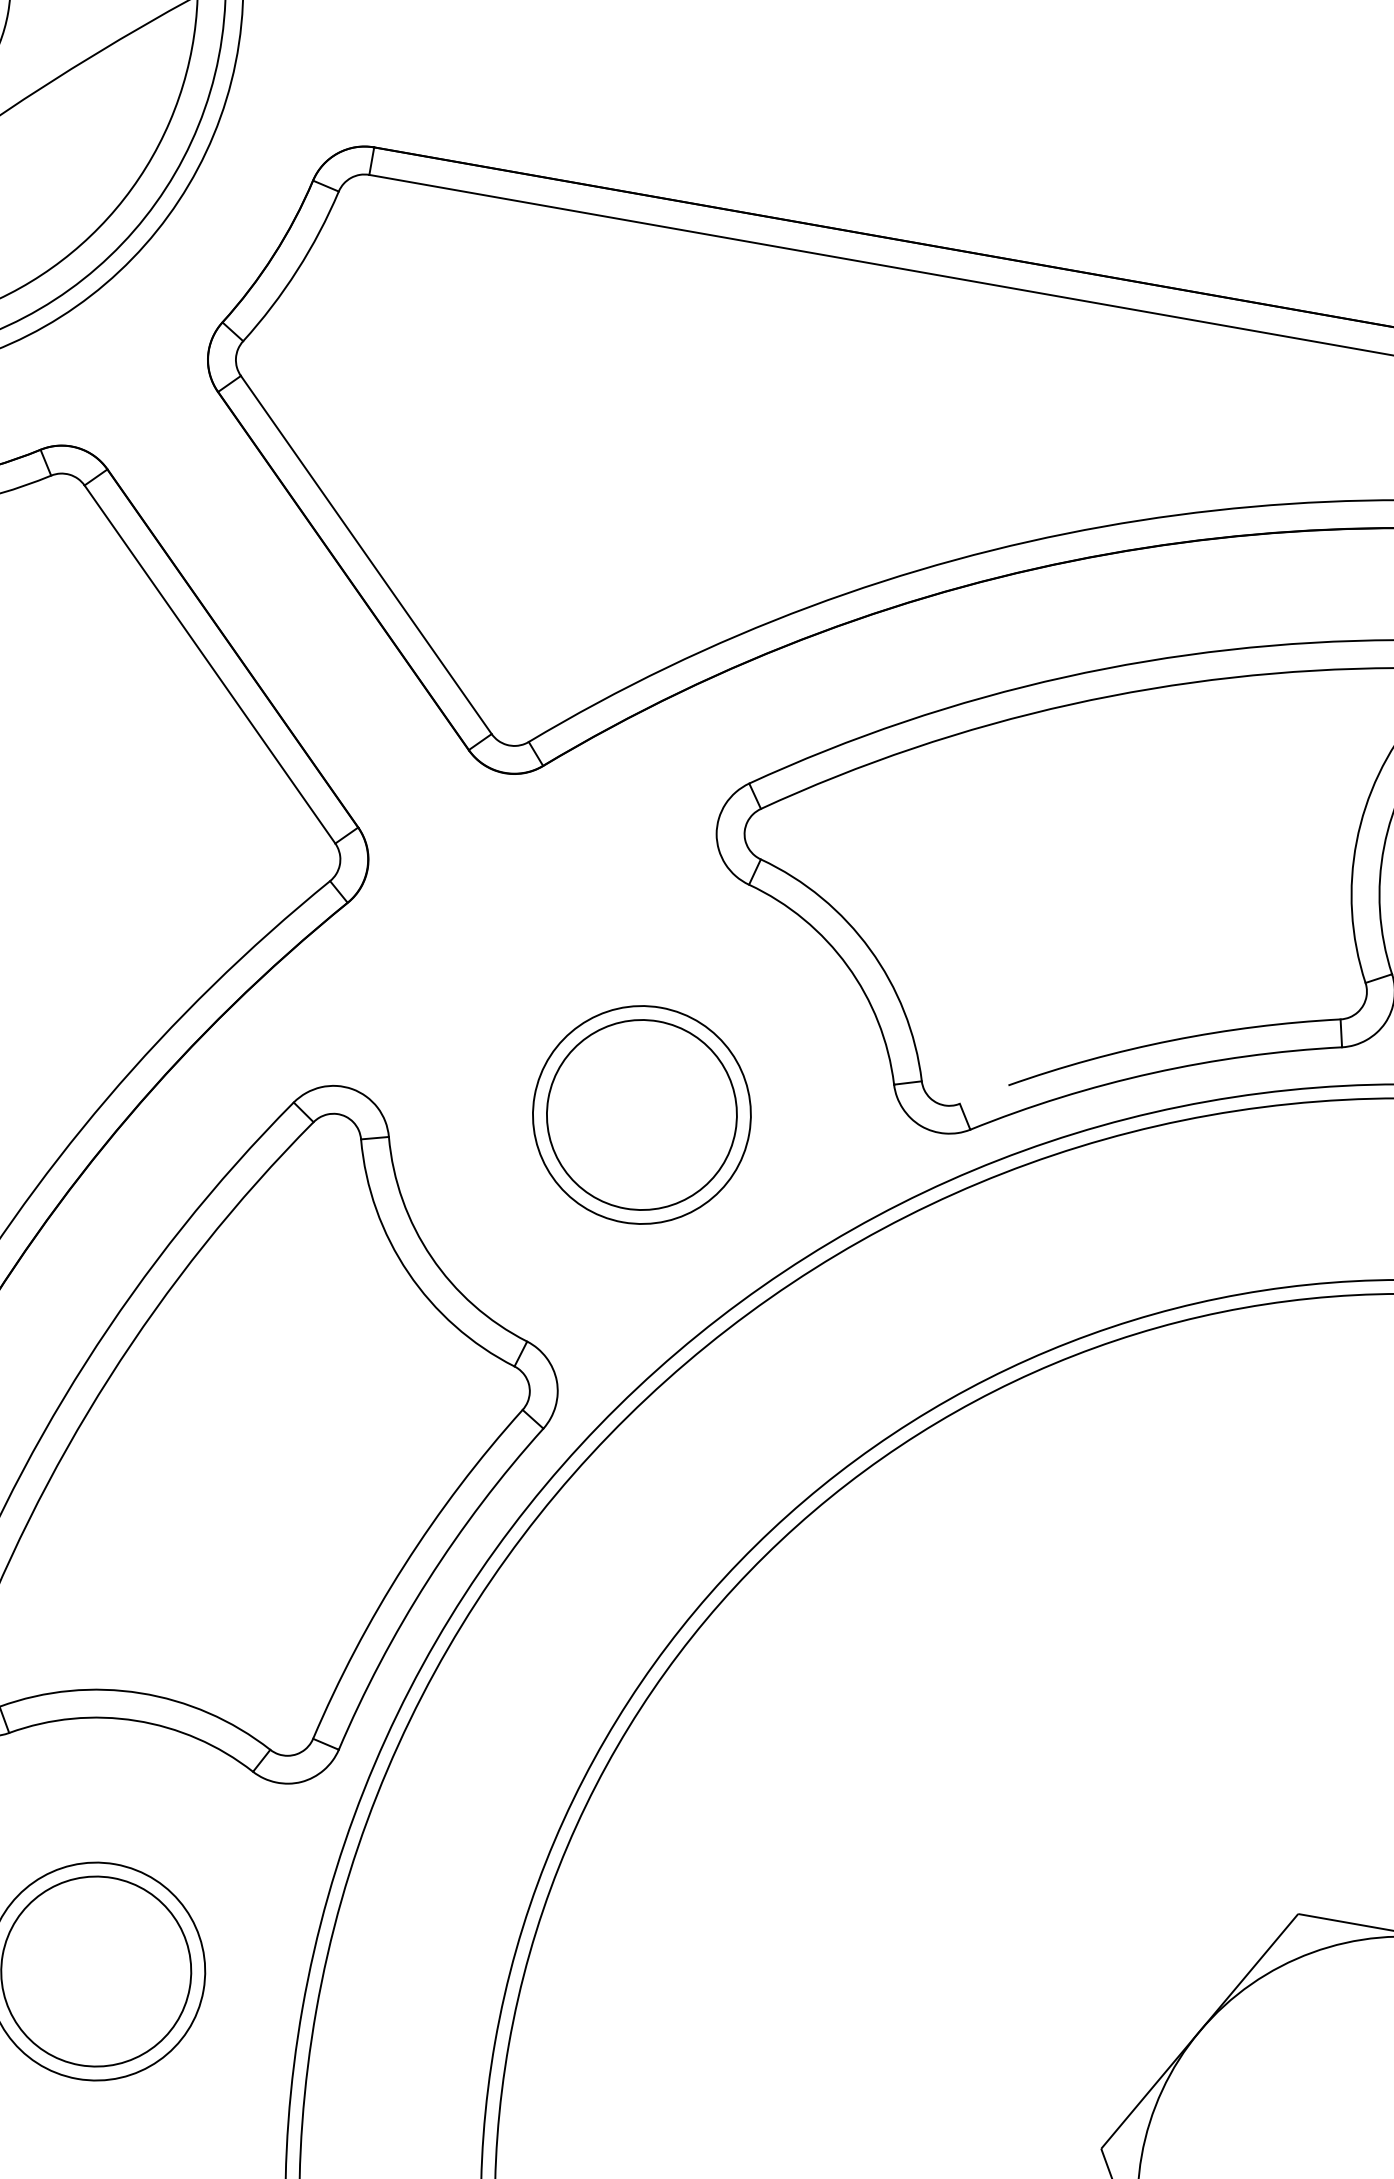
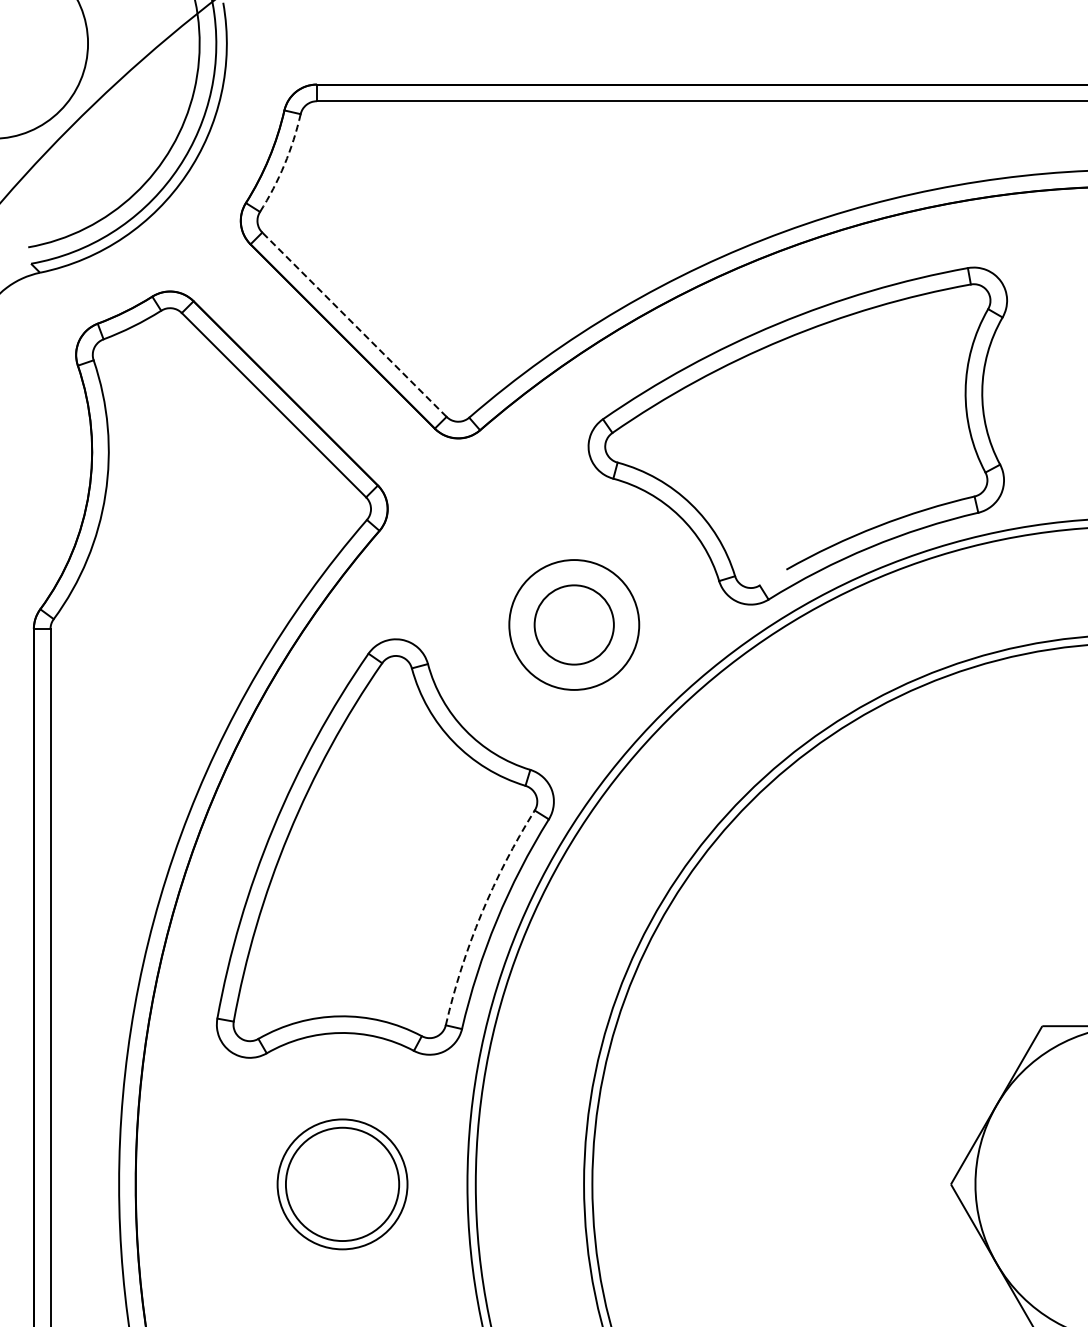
arc: (297, 269) -> (284, 164), solid -> dashed
line: (366, 554) -> (354, 324), solid -> dashed
circle: (640, 1113) -> (573, 624), size x0.7
arc: (404, 1566) -> (481, 914), solid -> dashed

